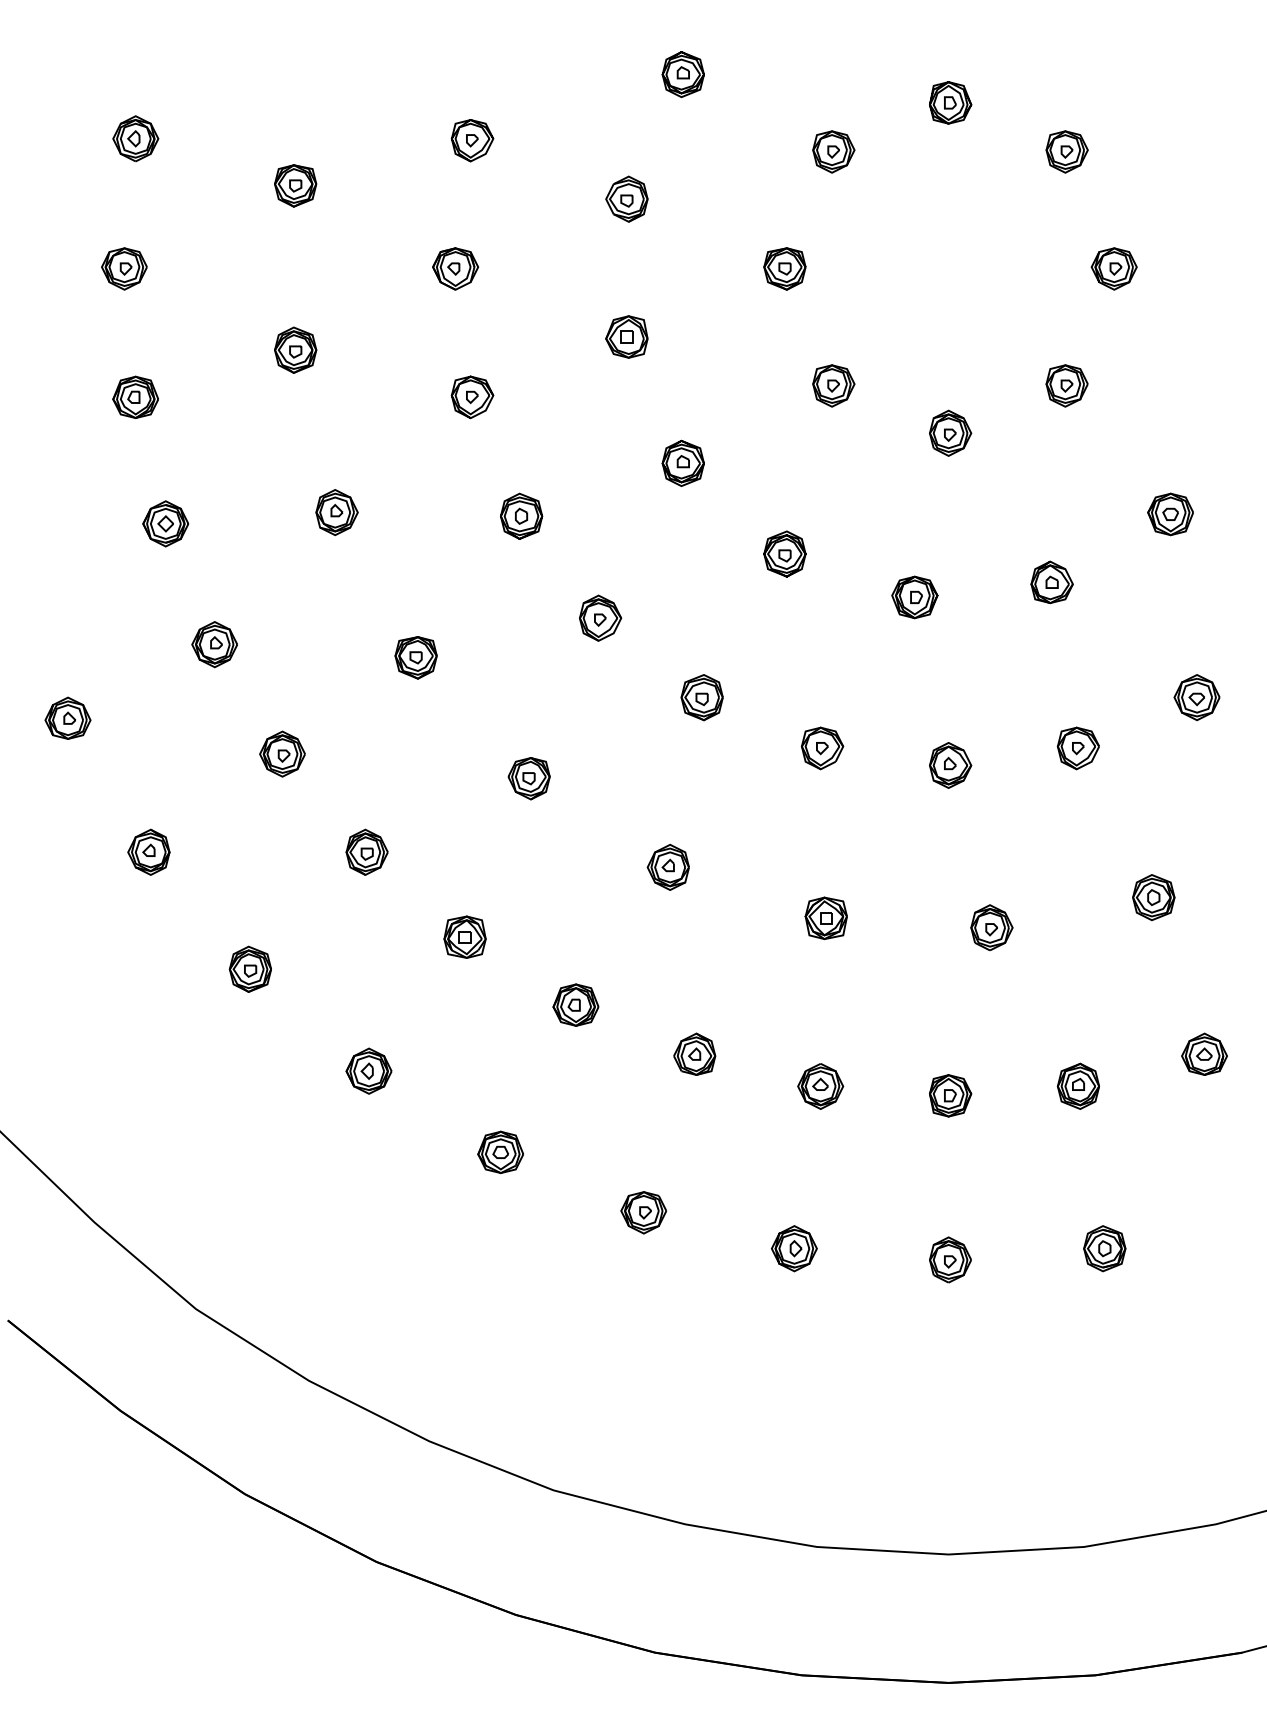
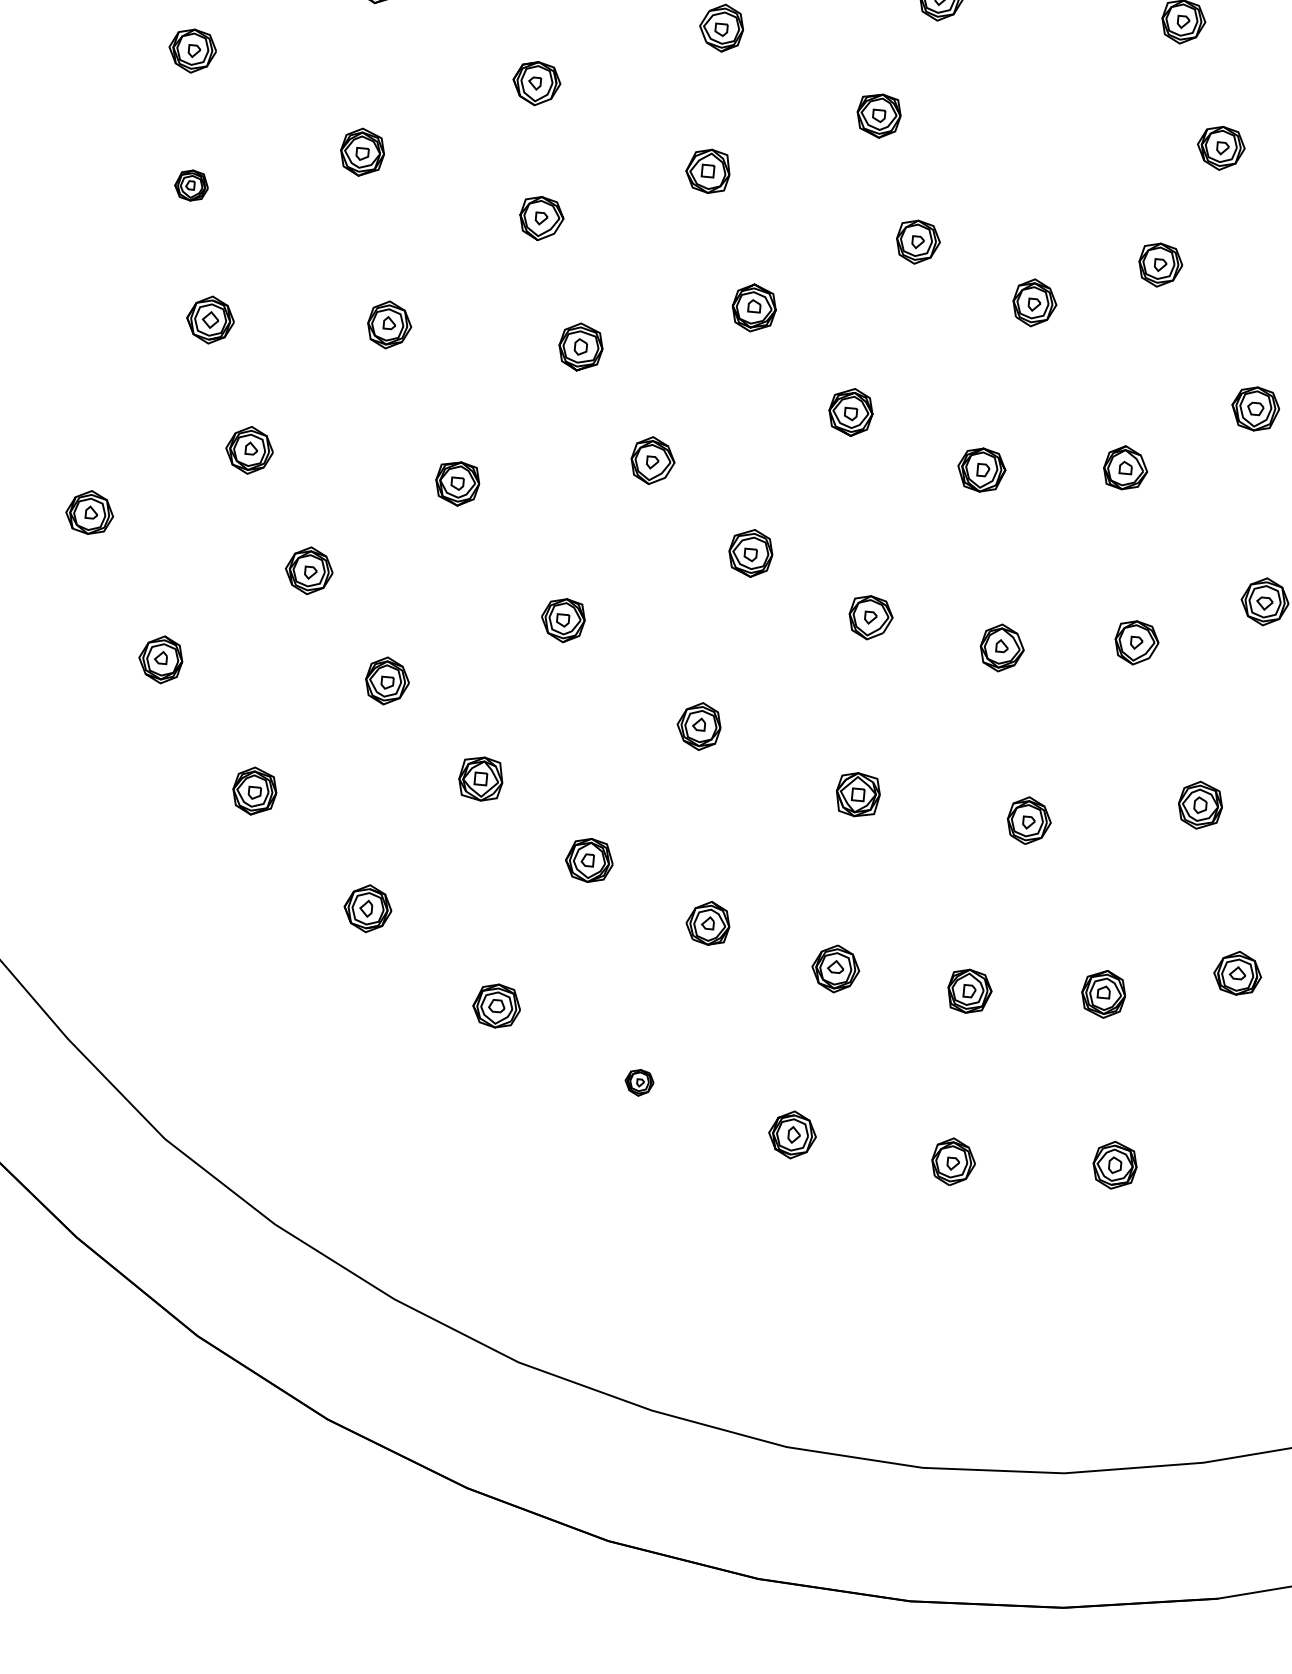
part: (135, 396) -> (191, 184), size x0.7
part: (643, 1212) -> (639, 1082), size x0.6

